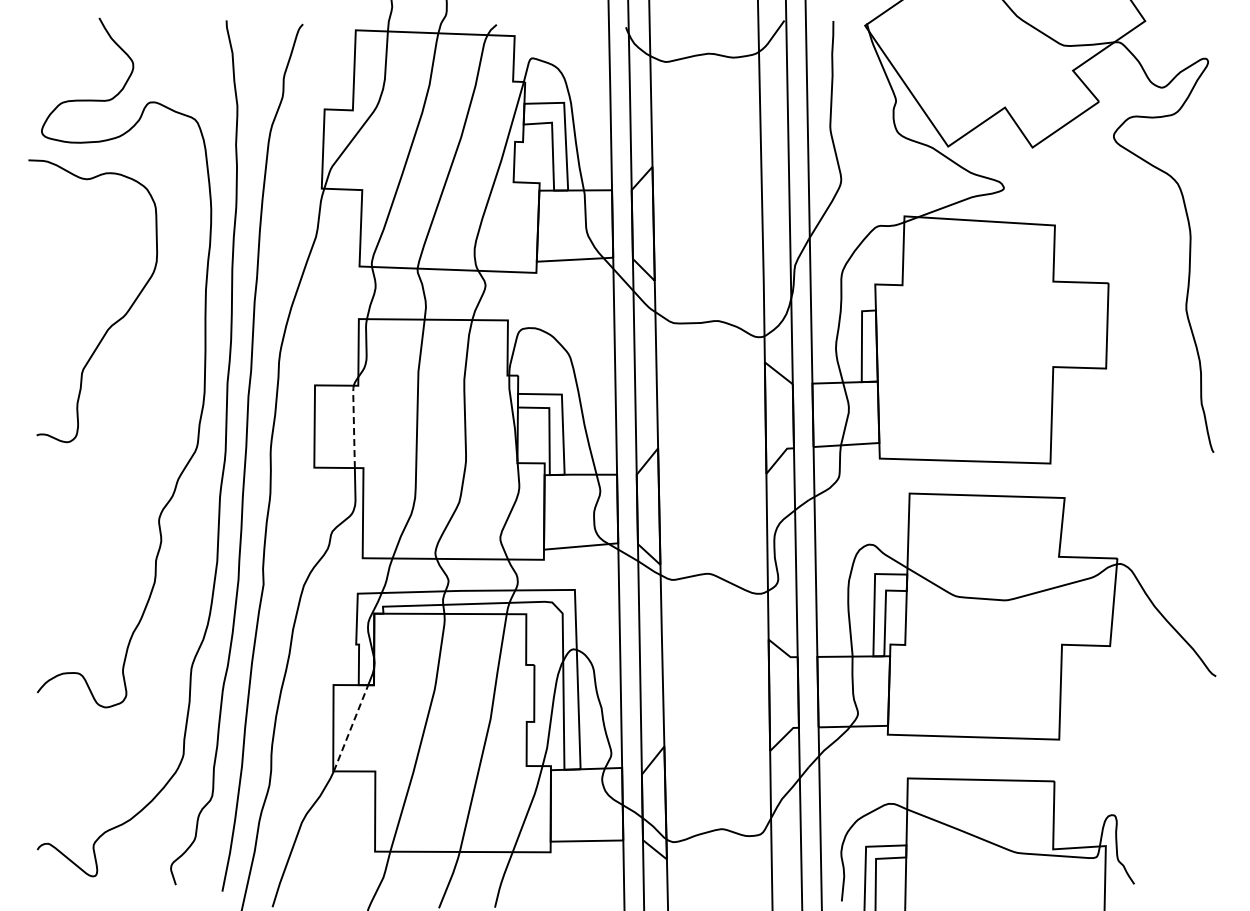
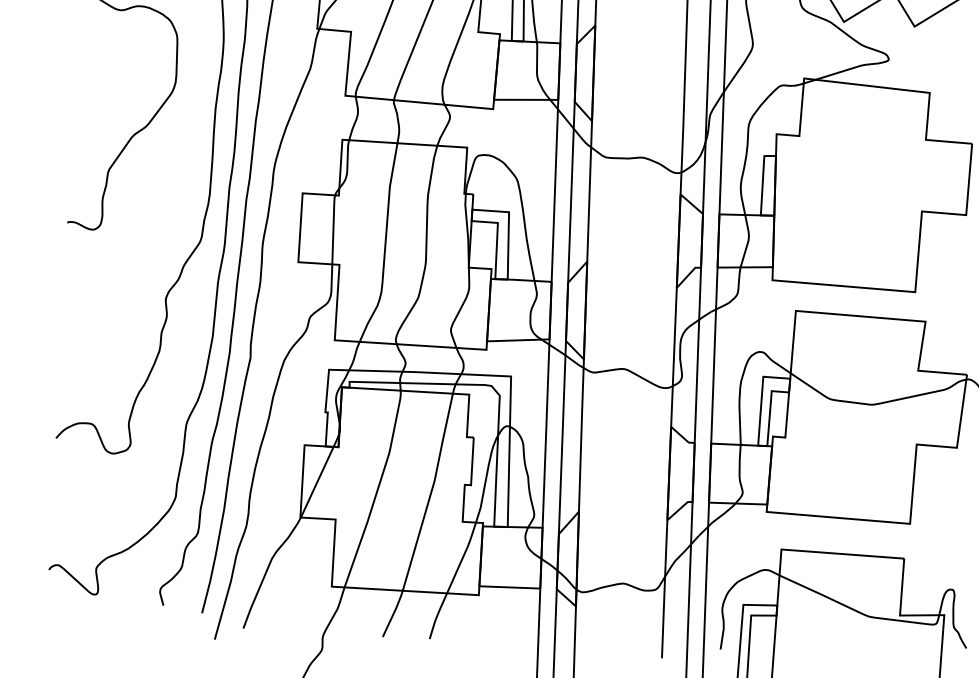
line: (353, 425) -> (333, 228), dashed -> solid
line: (351, 727) -> (317, 481), dashed -> solid

